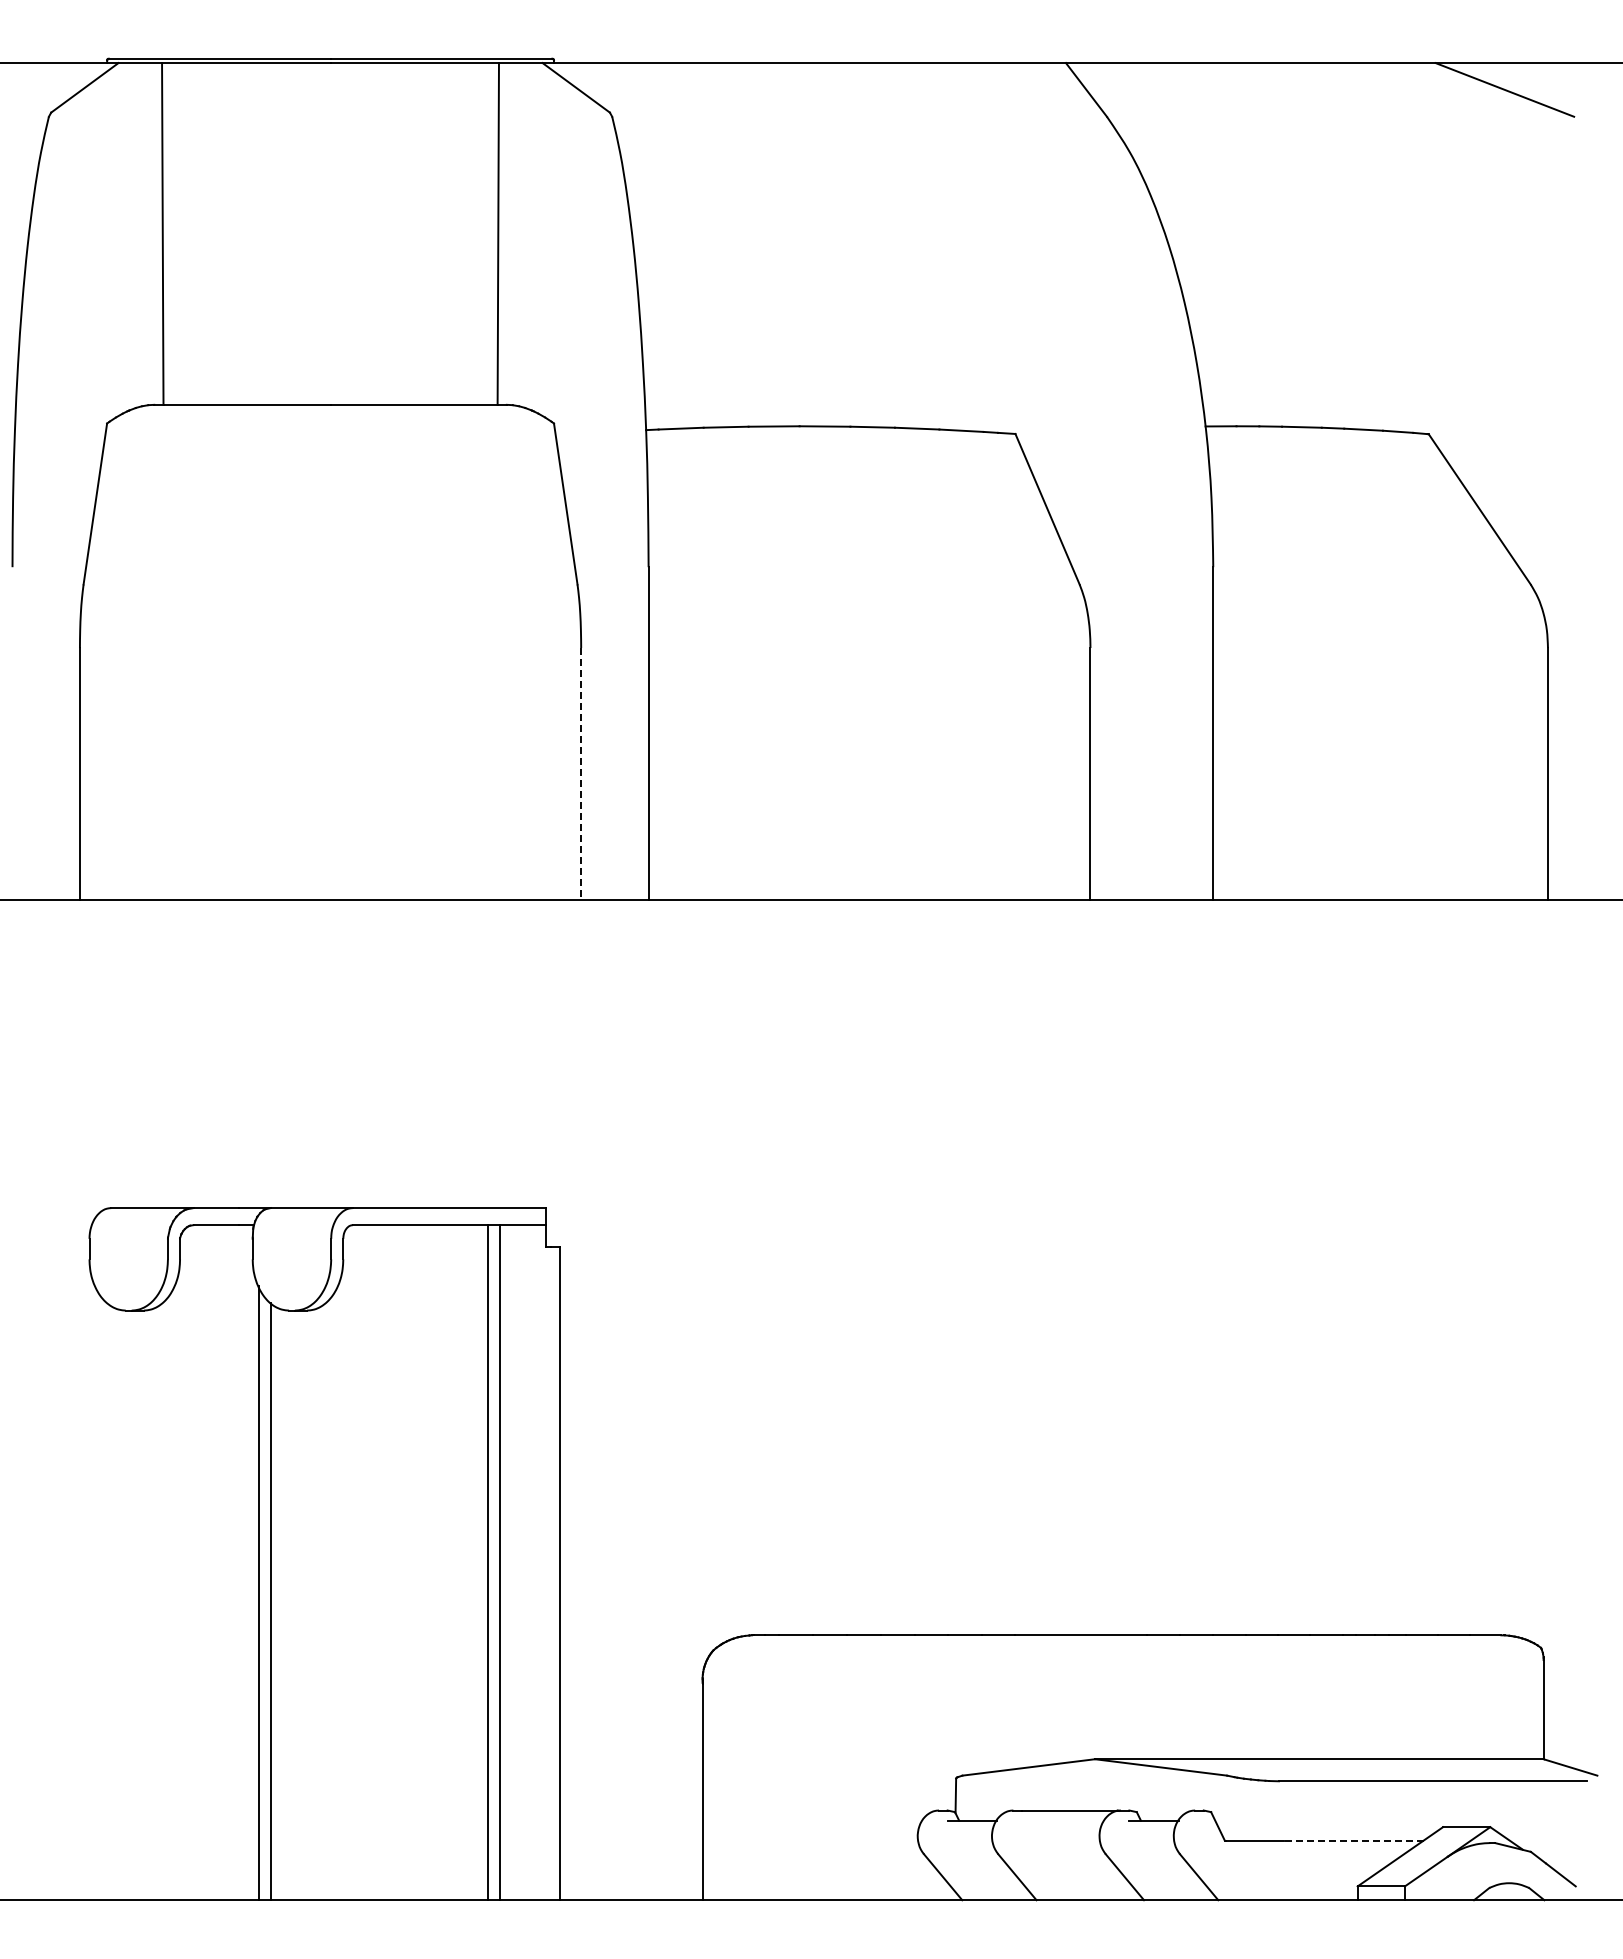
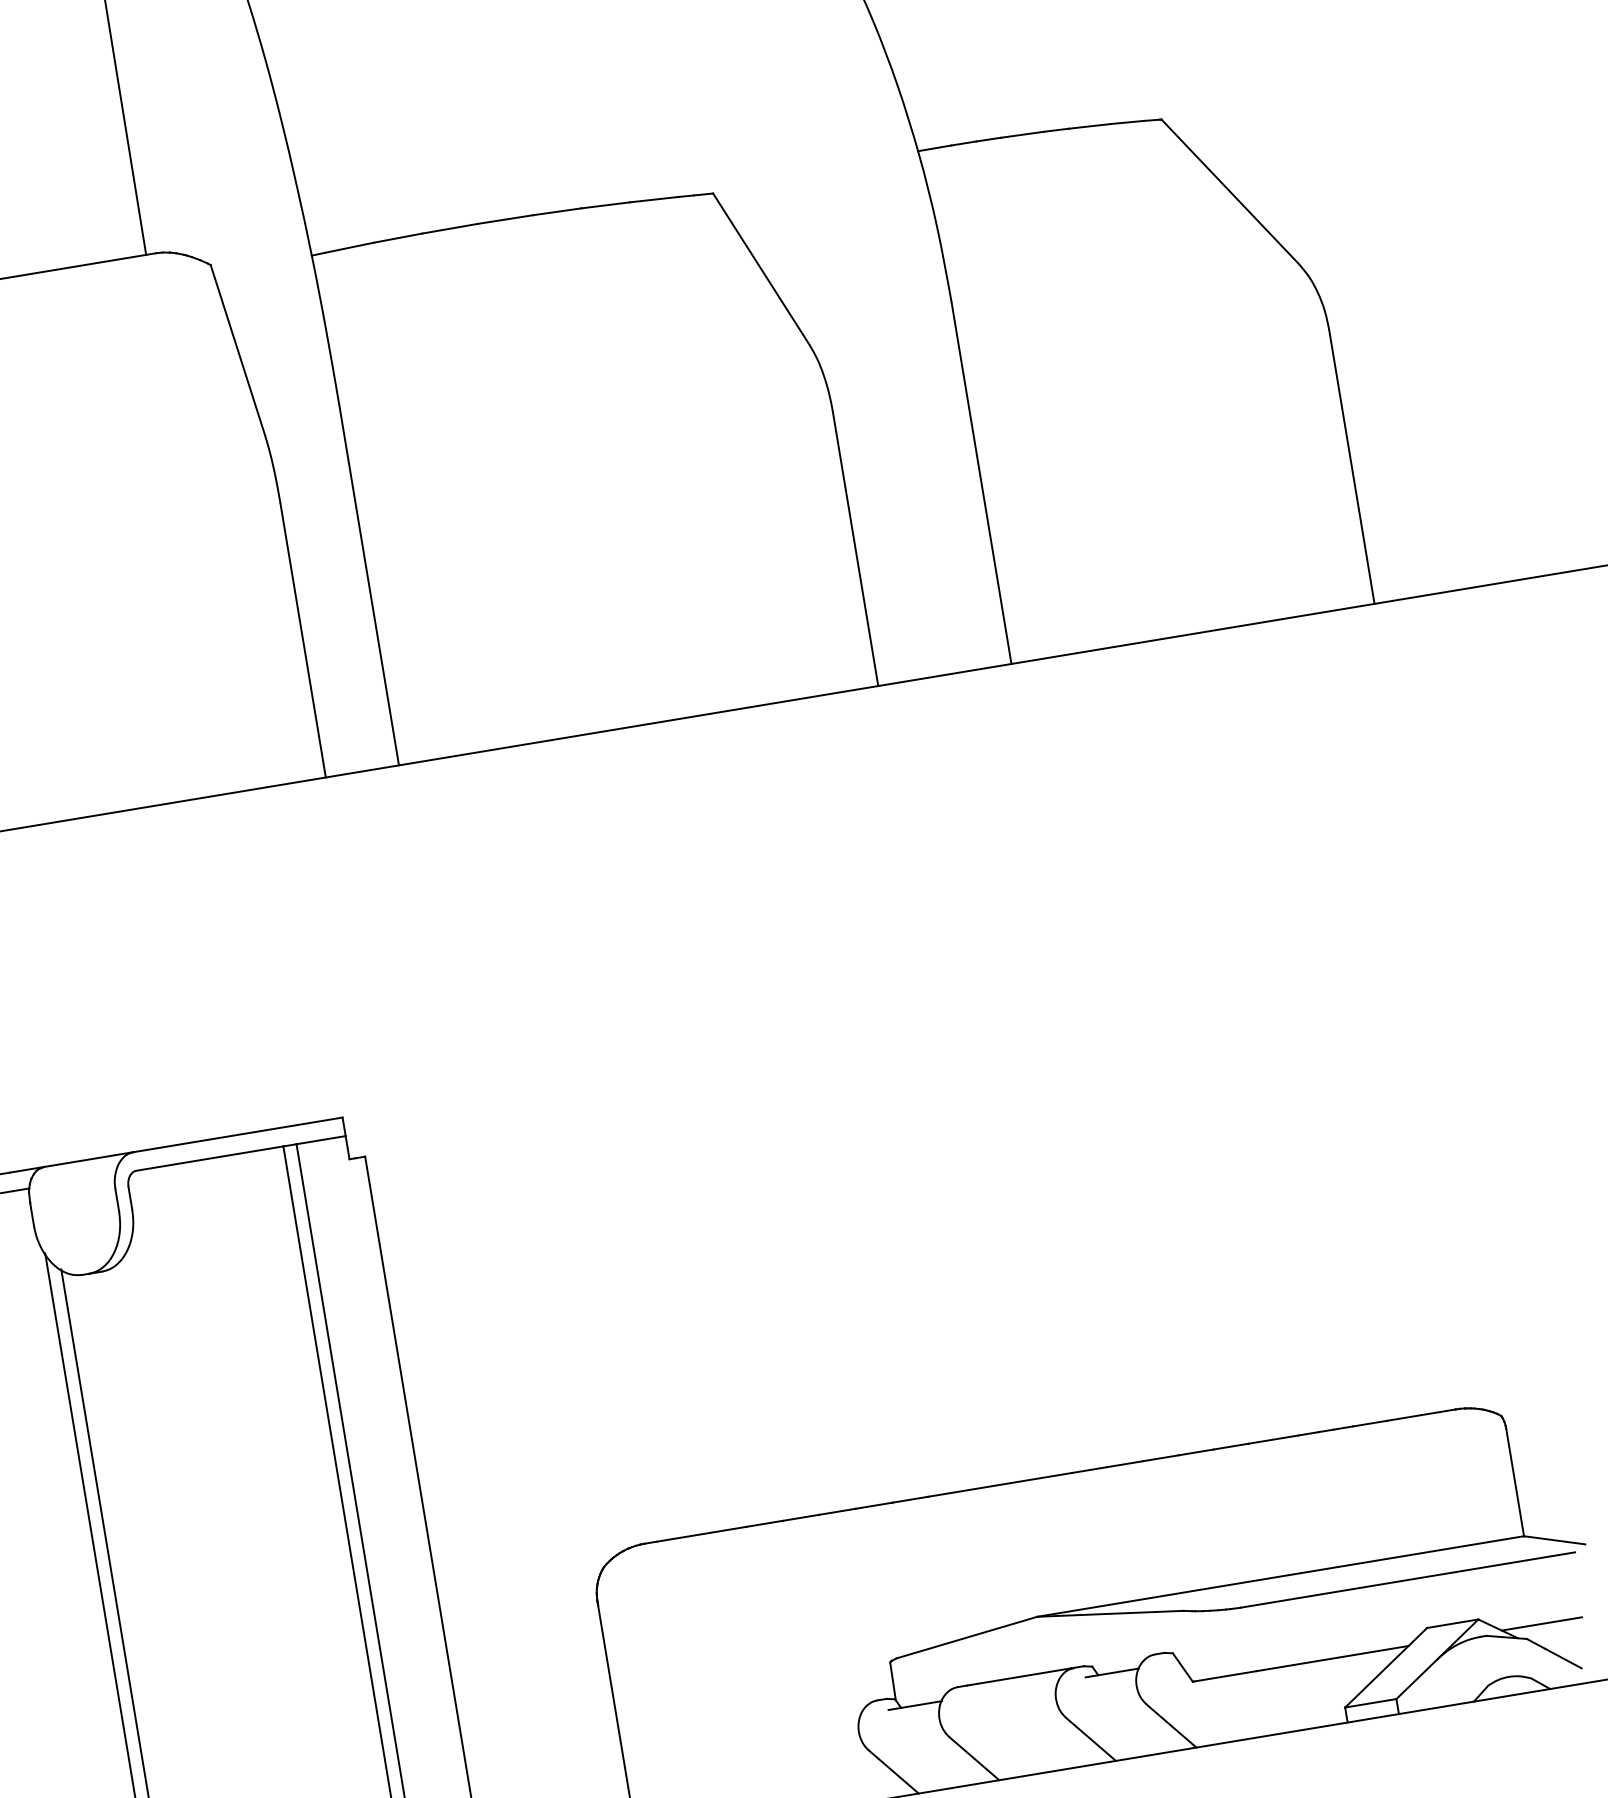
line: (581, 774) -> (303, 640), dashed -> solid
line: (1353, 1840) -> (1332, 1658), dashed -> solid
line: (1546, 1840) -> (1541, 1623), added

